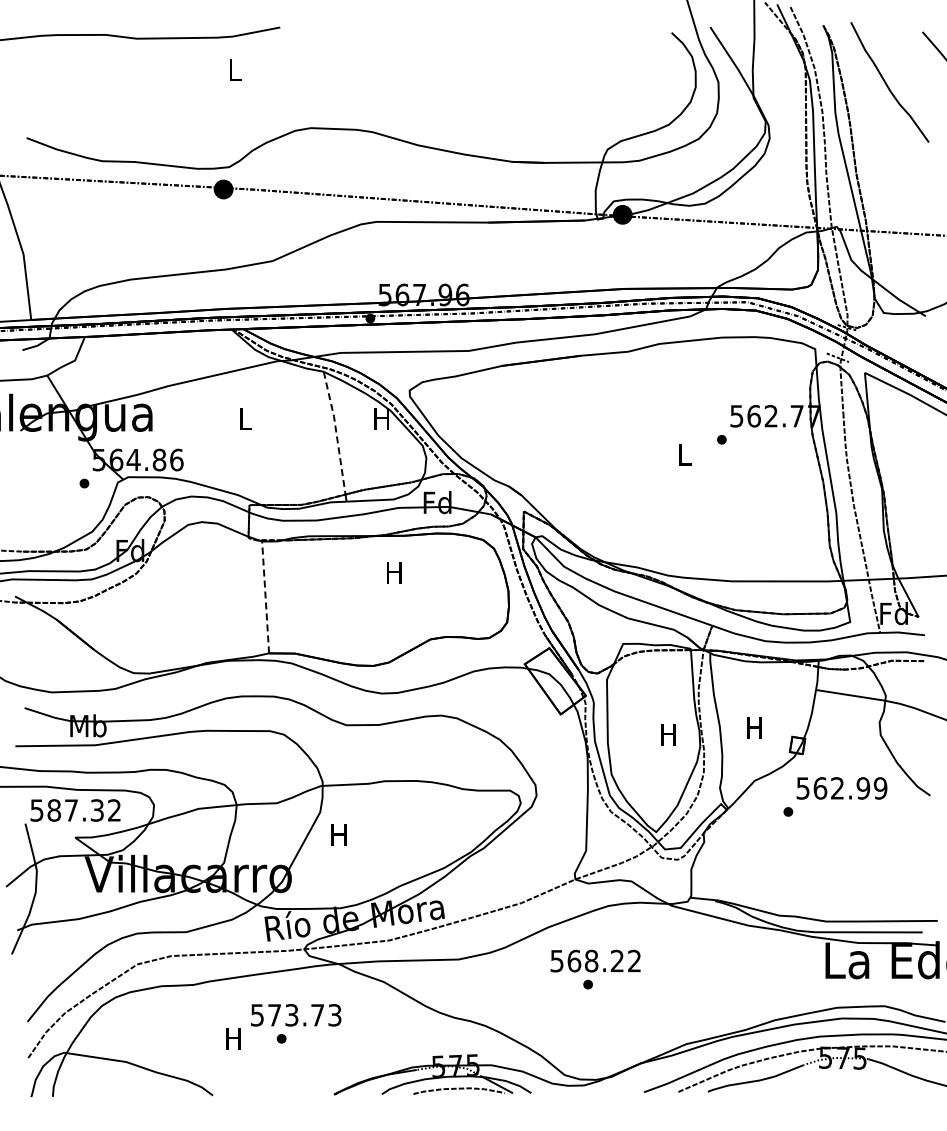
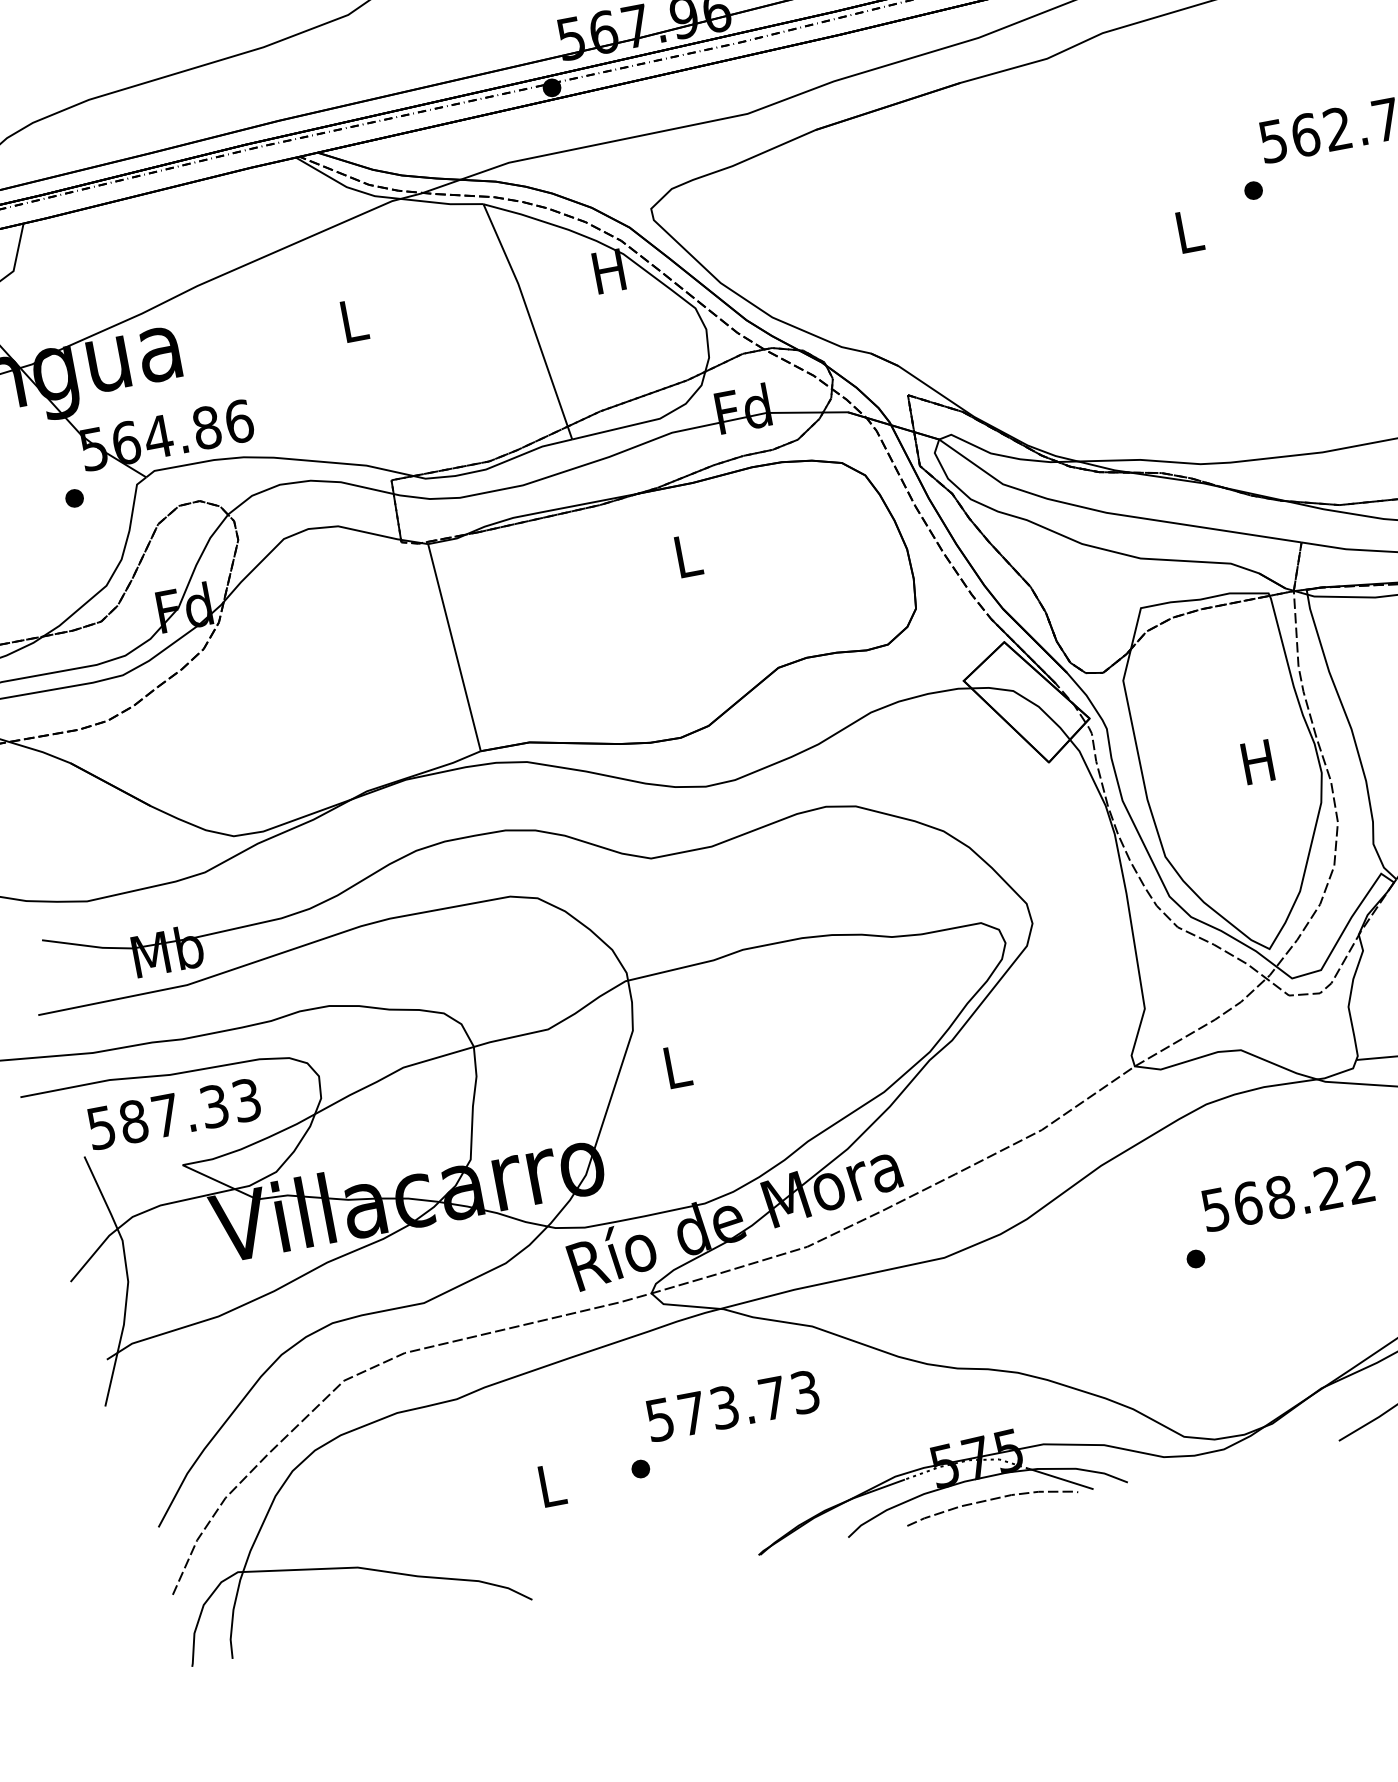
line: (336, 432) -> (528, 313), dashed -> solid
text: (394, 572) -> (687, 555), H -> L
line: (265, 596) -> (453, 645), dashed -> solid
text: (114, 810) -> (246, 1100), 587.32 -> 587.33
text: (338, 834) -> (674, 1066), H -> L
text: (595, 960) -> (1287, 1194), moved
text: (296, 1015) -> (733, 1406), moved
text: (233, 1038) -> (550, 1485), H -> L

